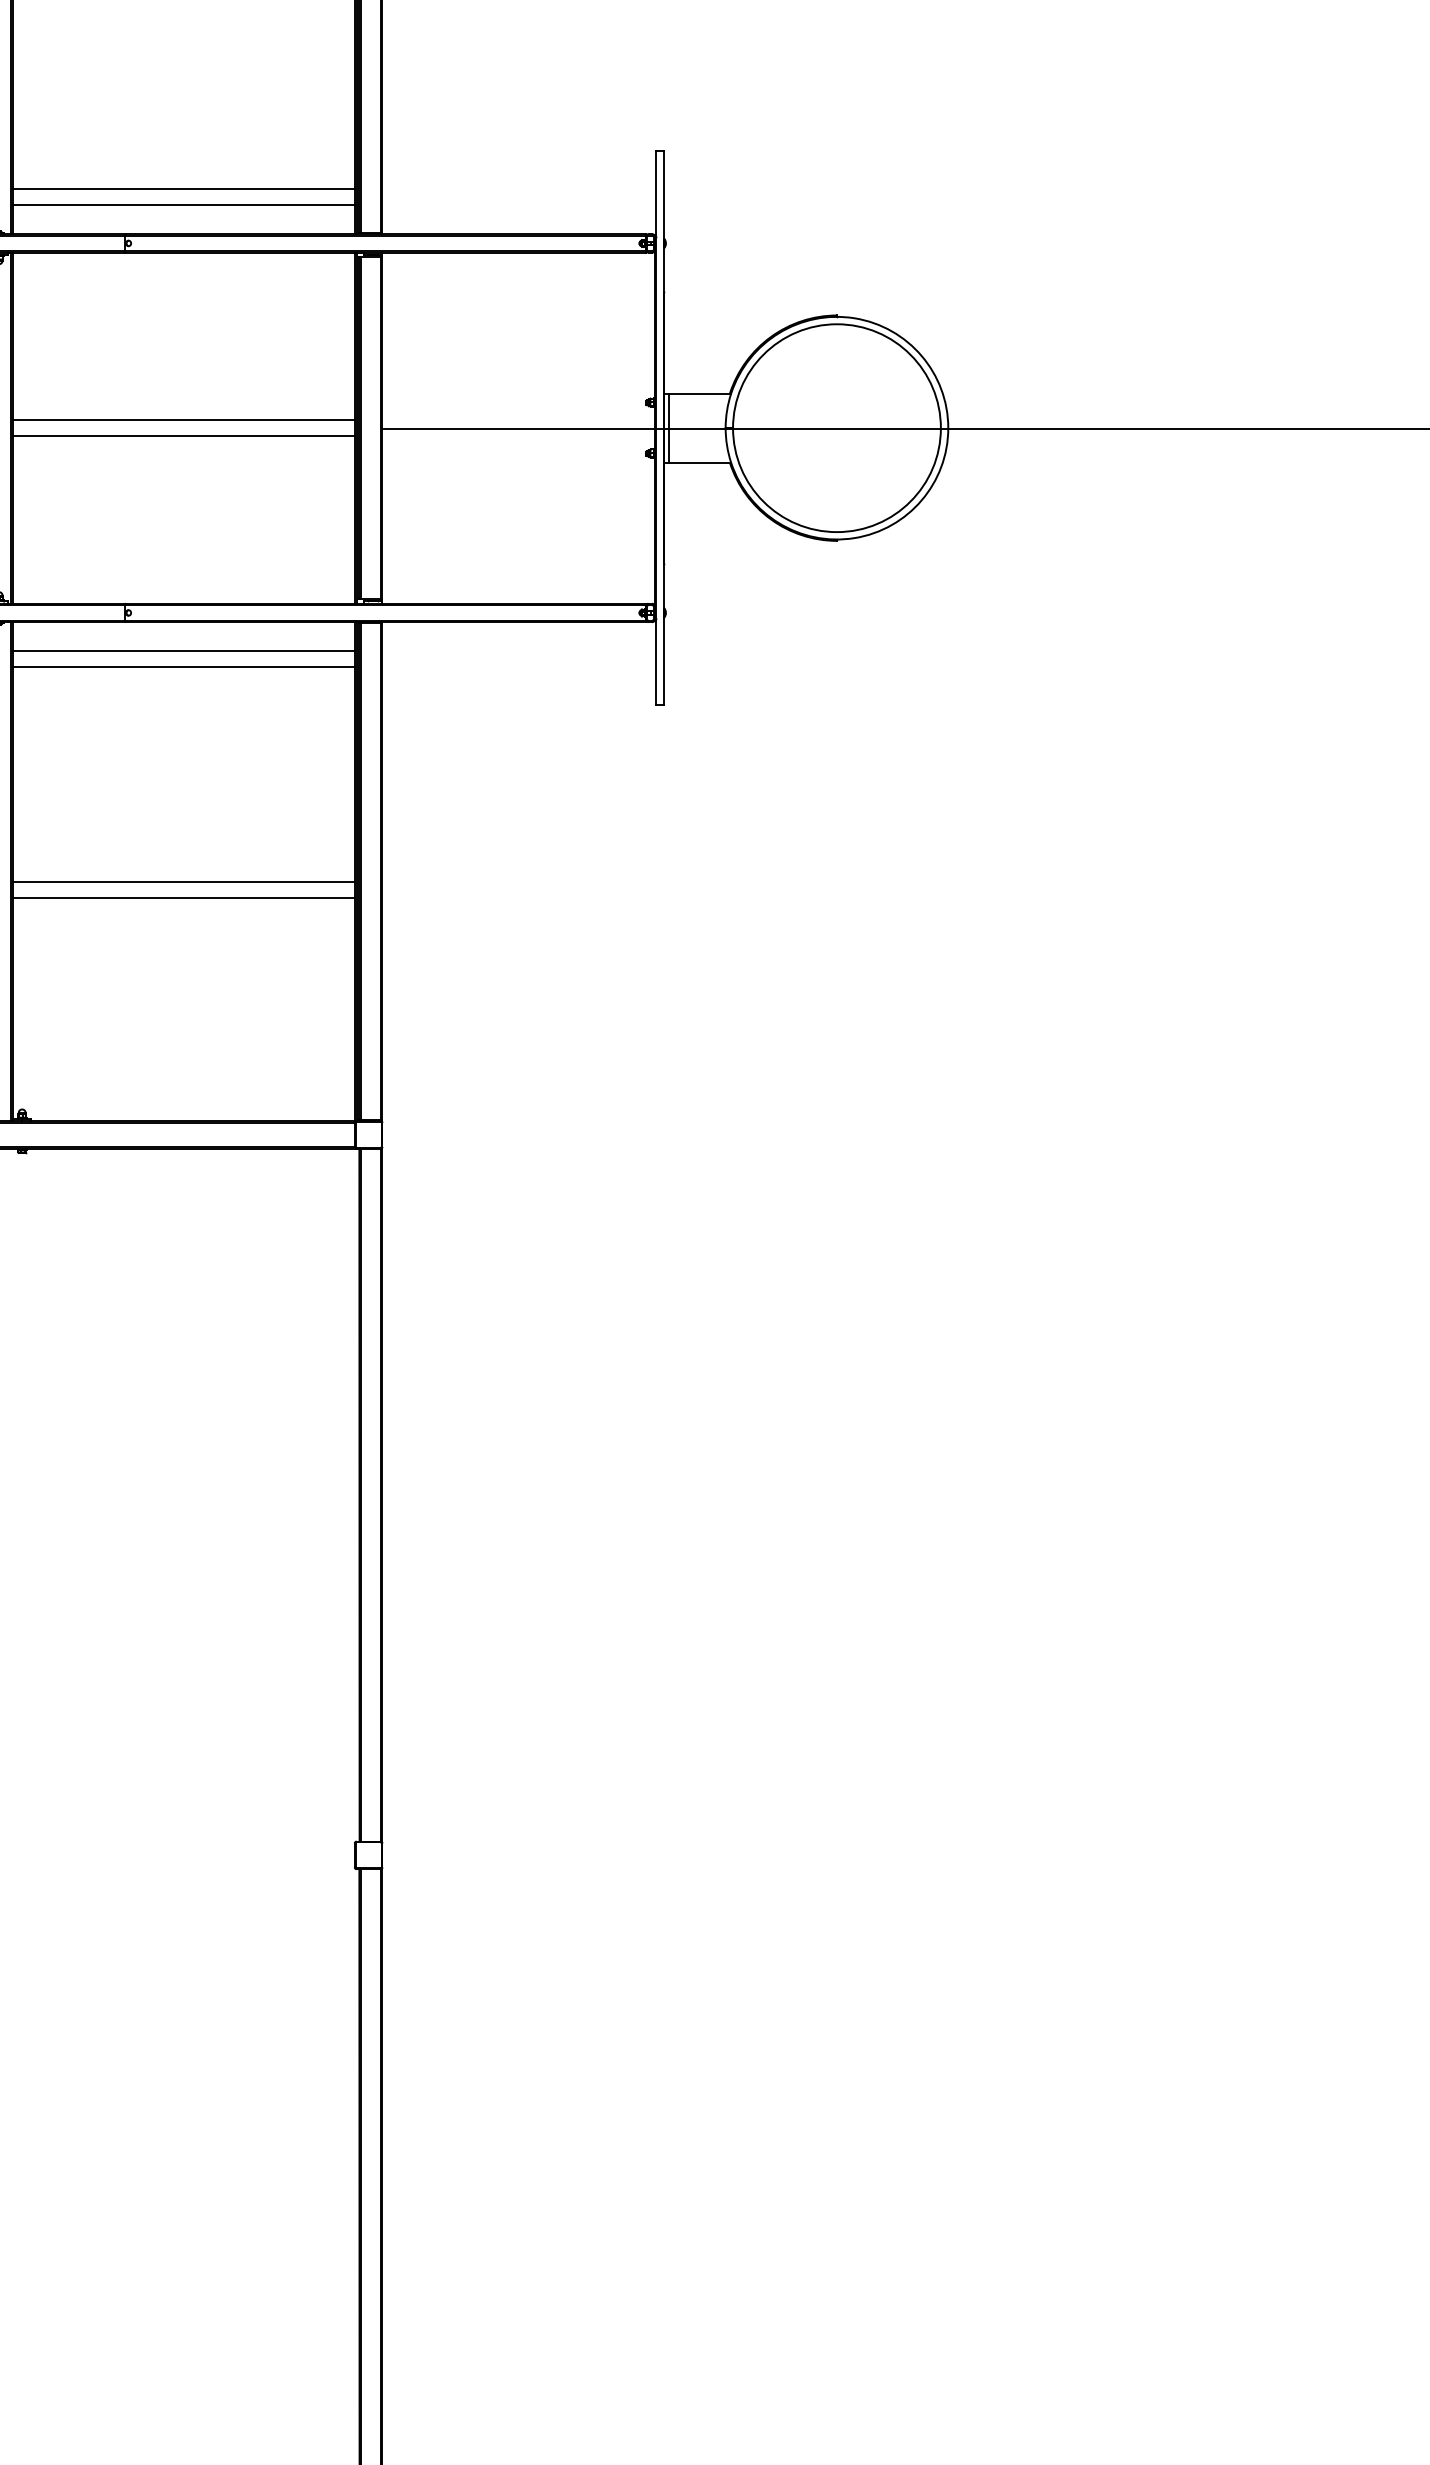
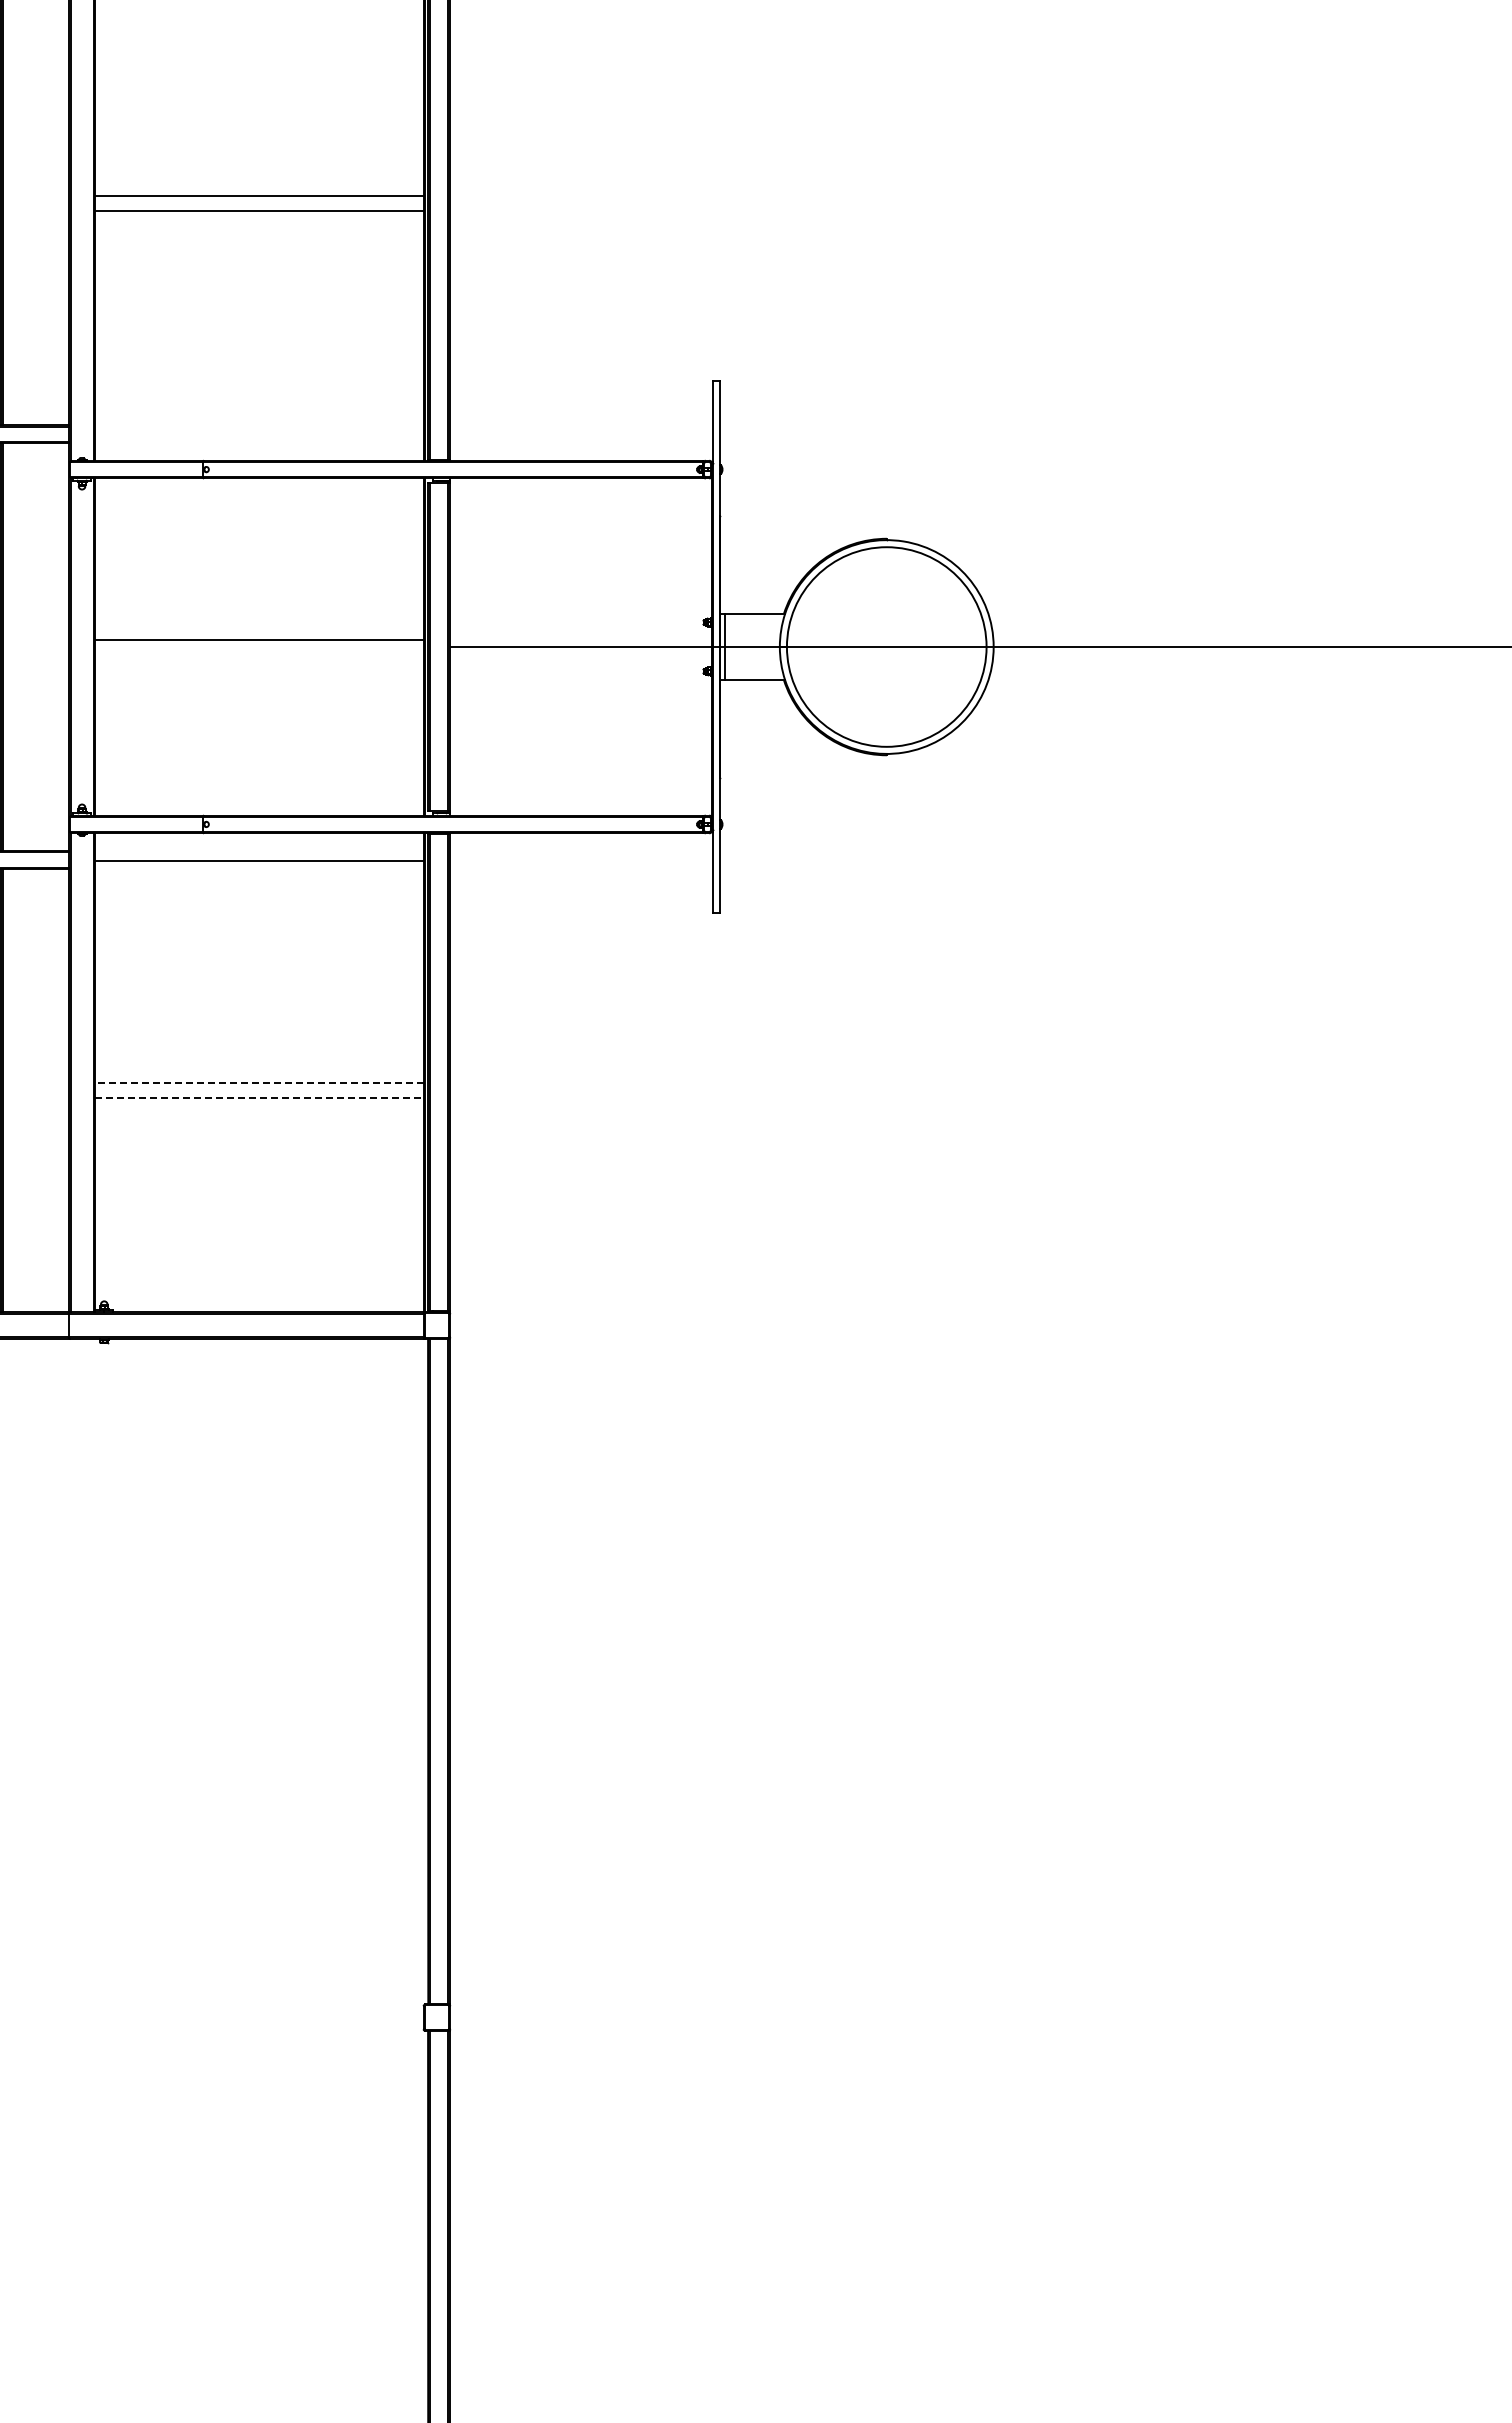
line: (183, 189) -> (259, 417), removed
line: (183, 204) -> (259, 432), removed
line: (183, 435) -> (259, 654), removed
line: (183, 667) -> (259, 876), removed
line: (183, 882) -> (259, 1083), solid -> dashed
line: (184, 898) -> (260, 1098), solid -> dashed

